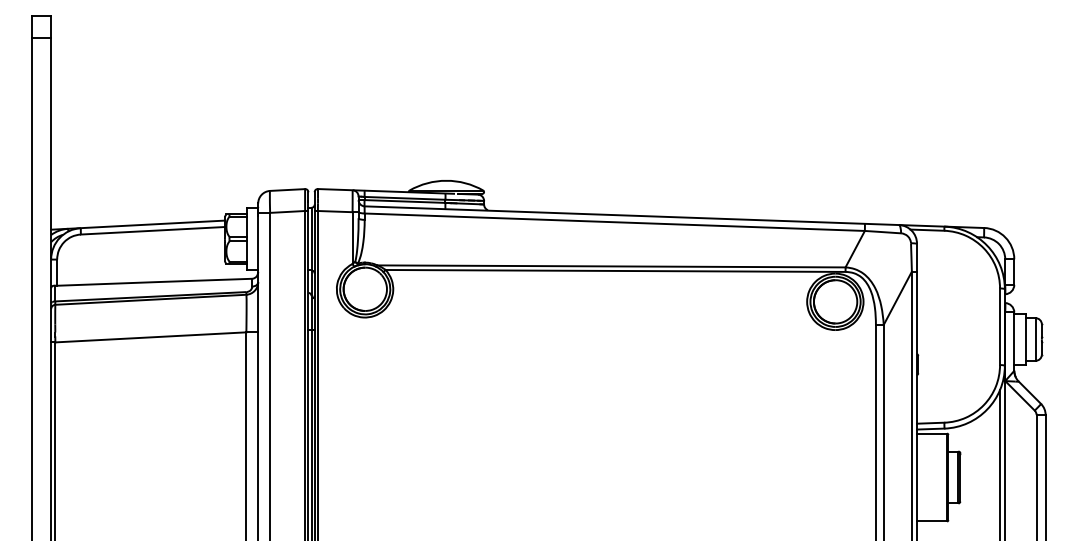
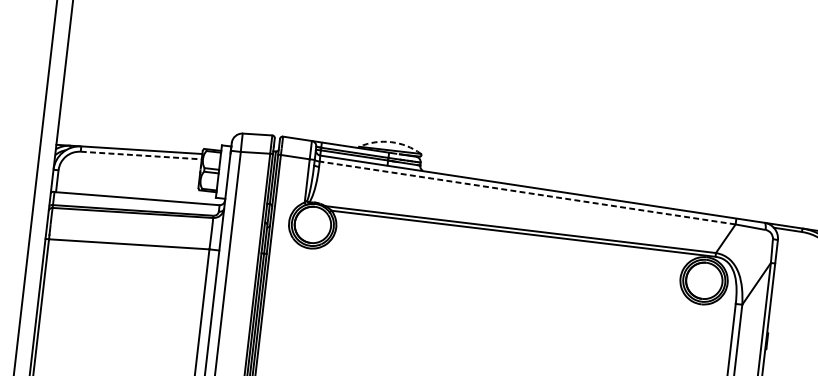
arc: (446, 180) -> (391, 141), solid -> dashed
line: (614, 222) -> (527, 193), solid -> dashed
line: (153, 230) -> (141, 155), solid -> dashed

